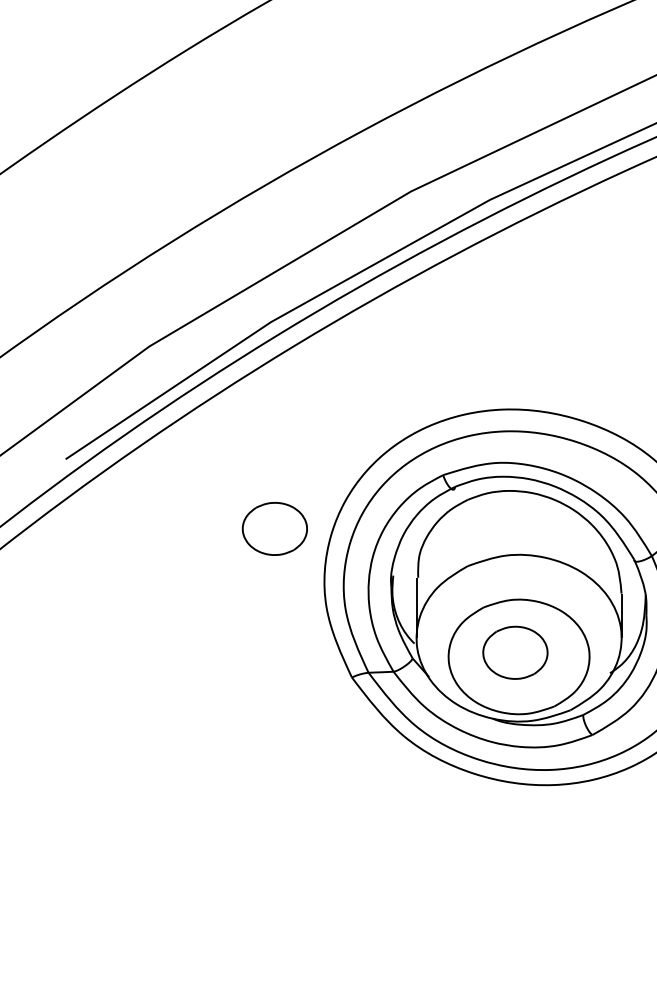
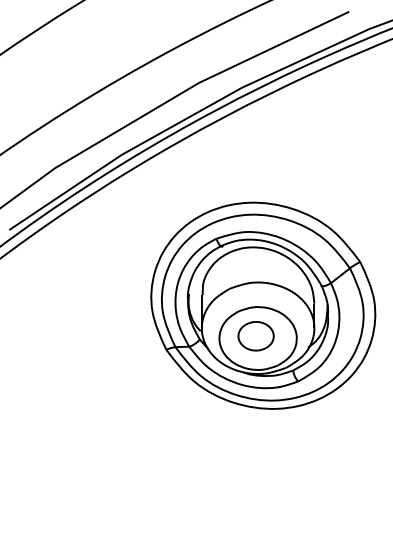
part: (273, 529) -> (123, 268), removed

